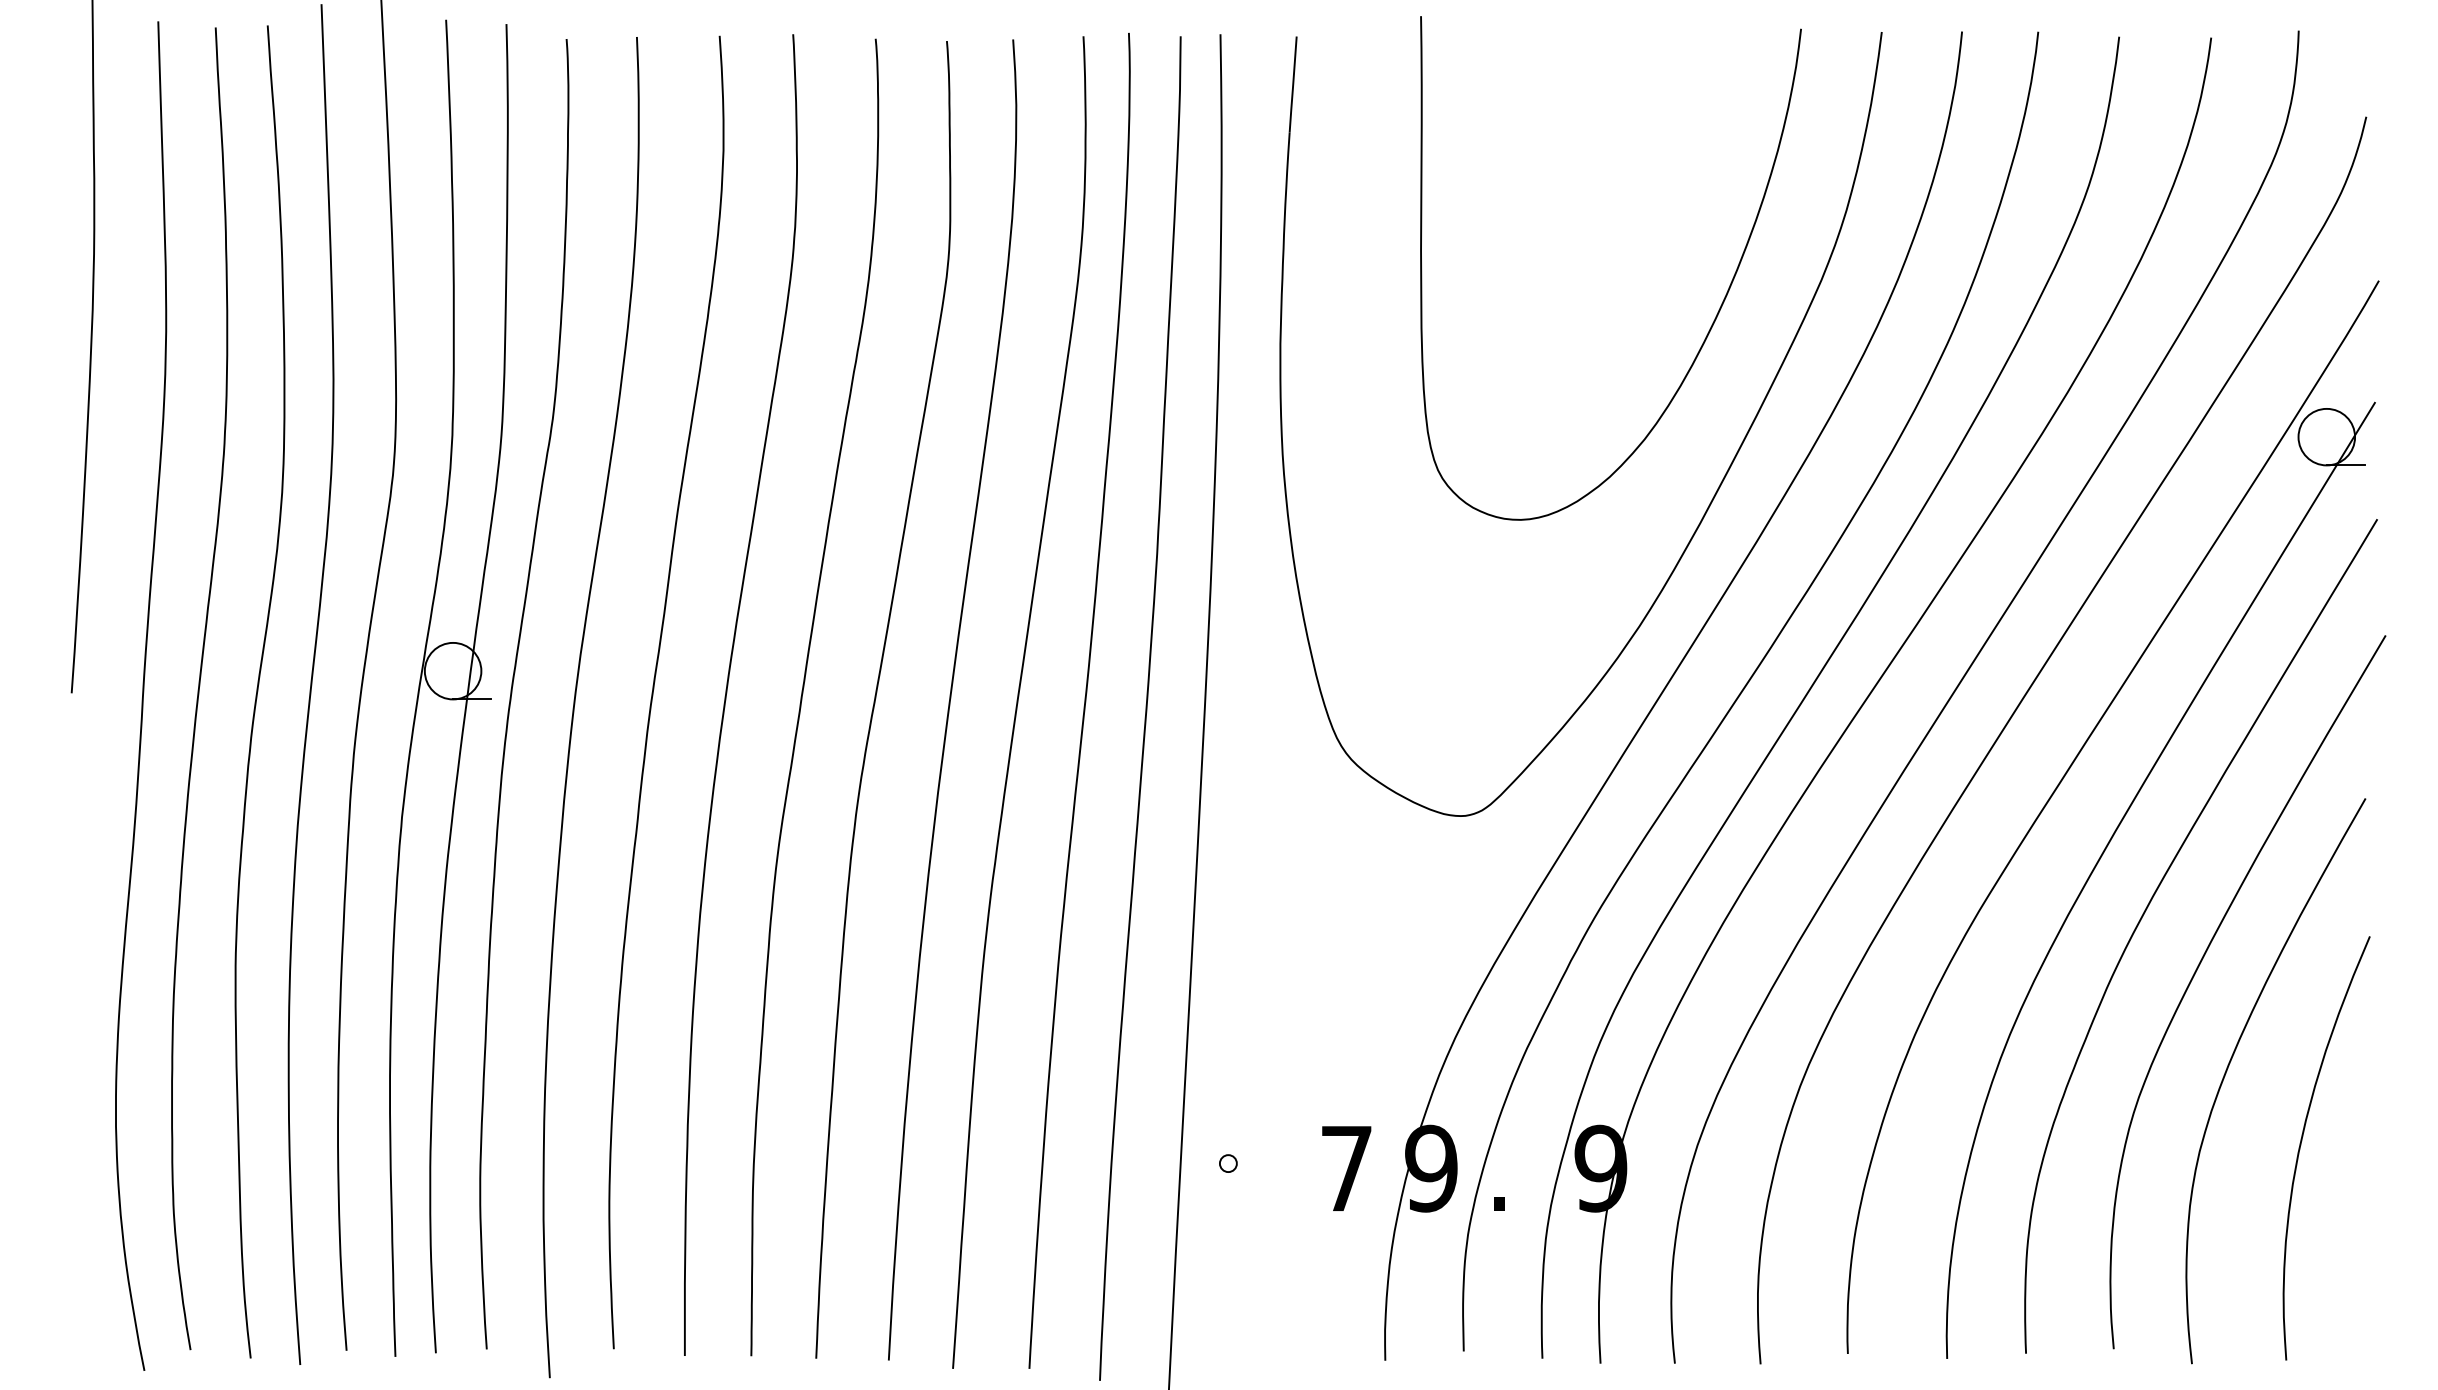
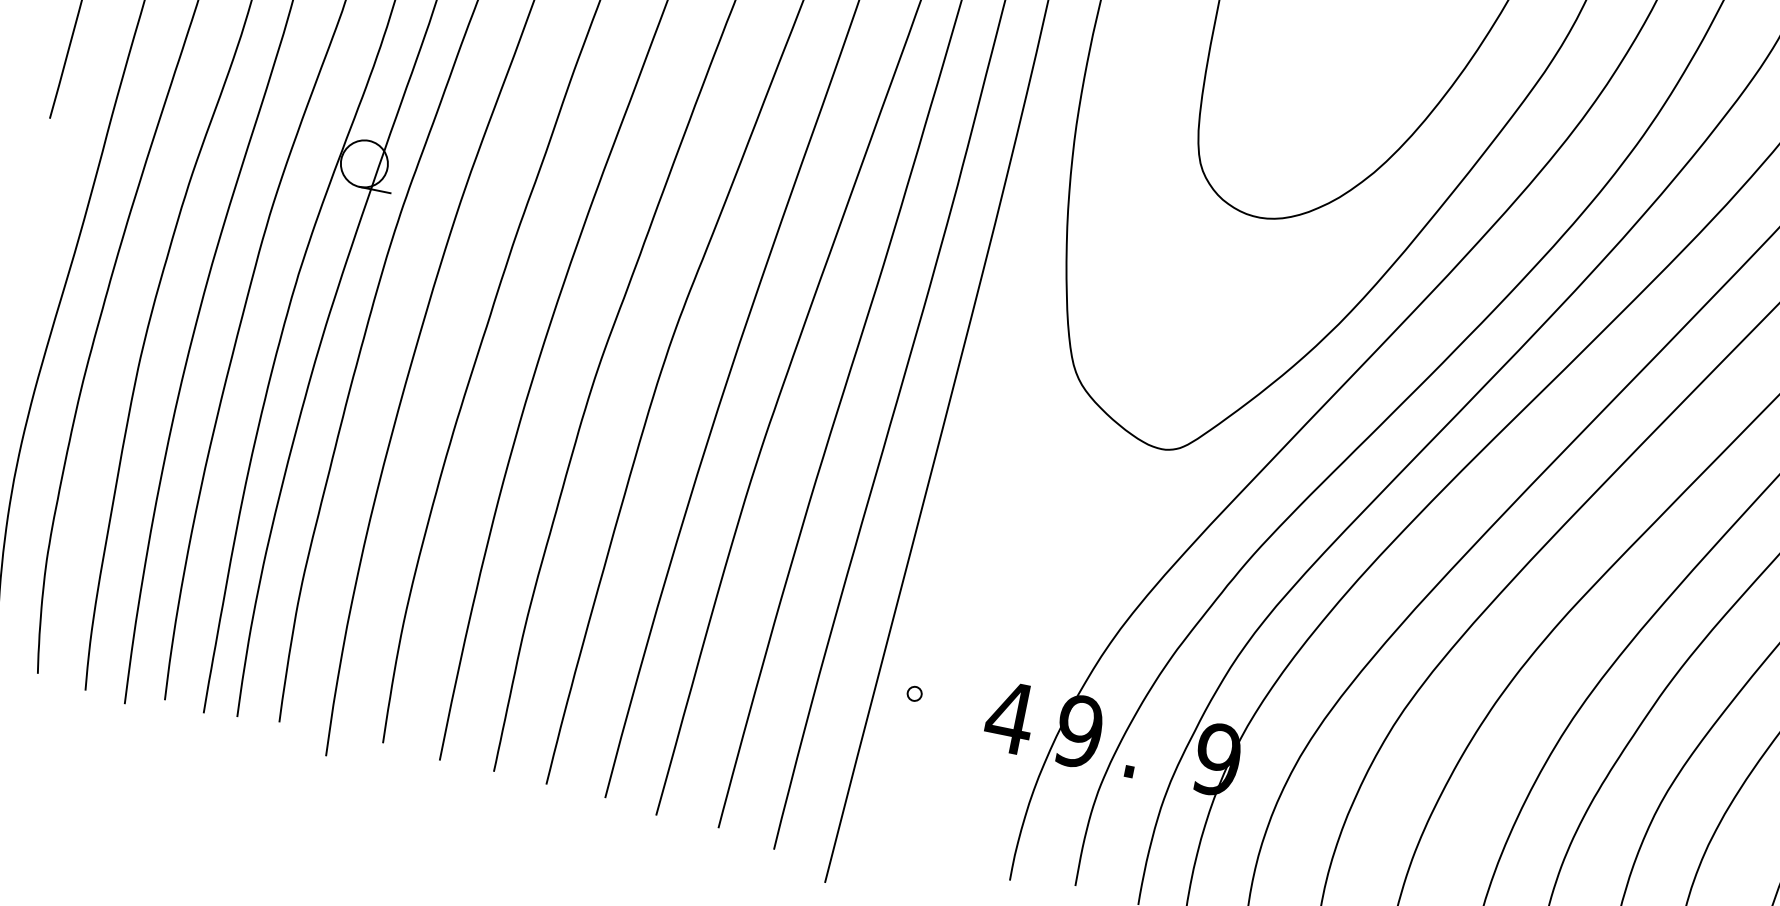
text: (1346, 1168) -> (1010, 717), 7 -> 4

